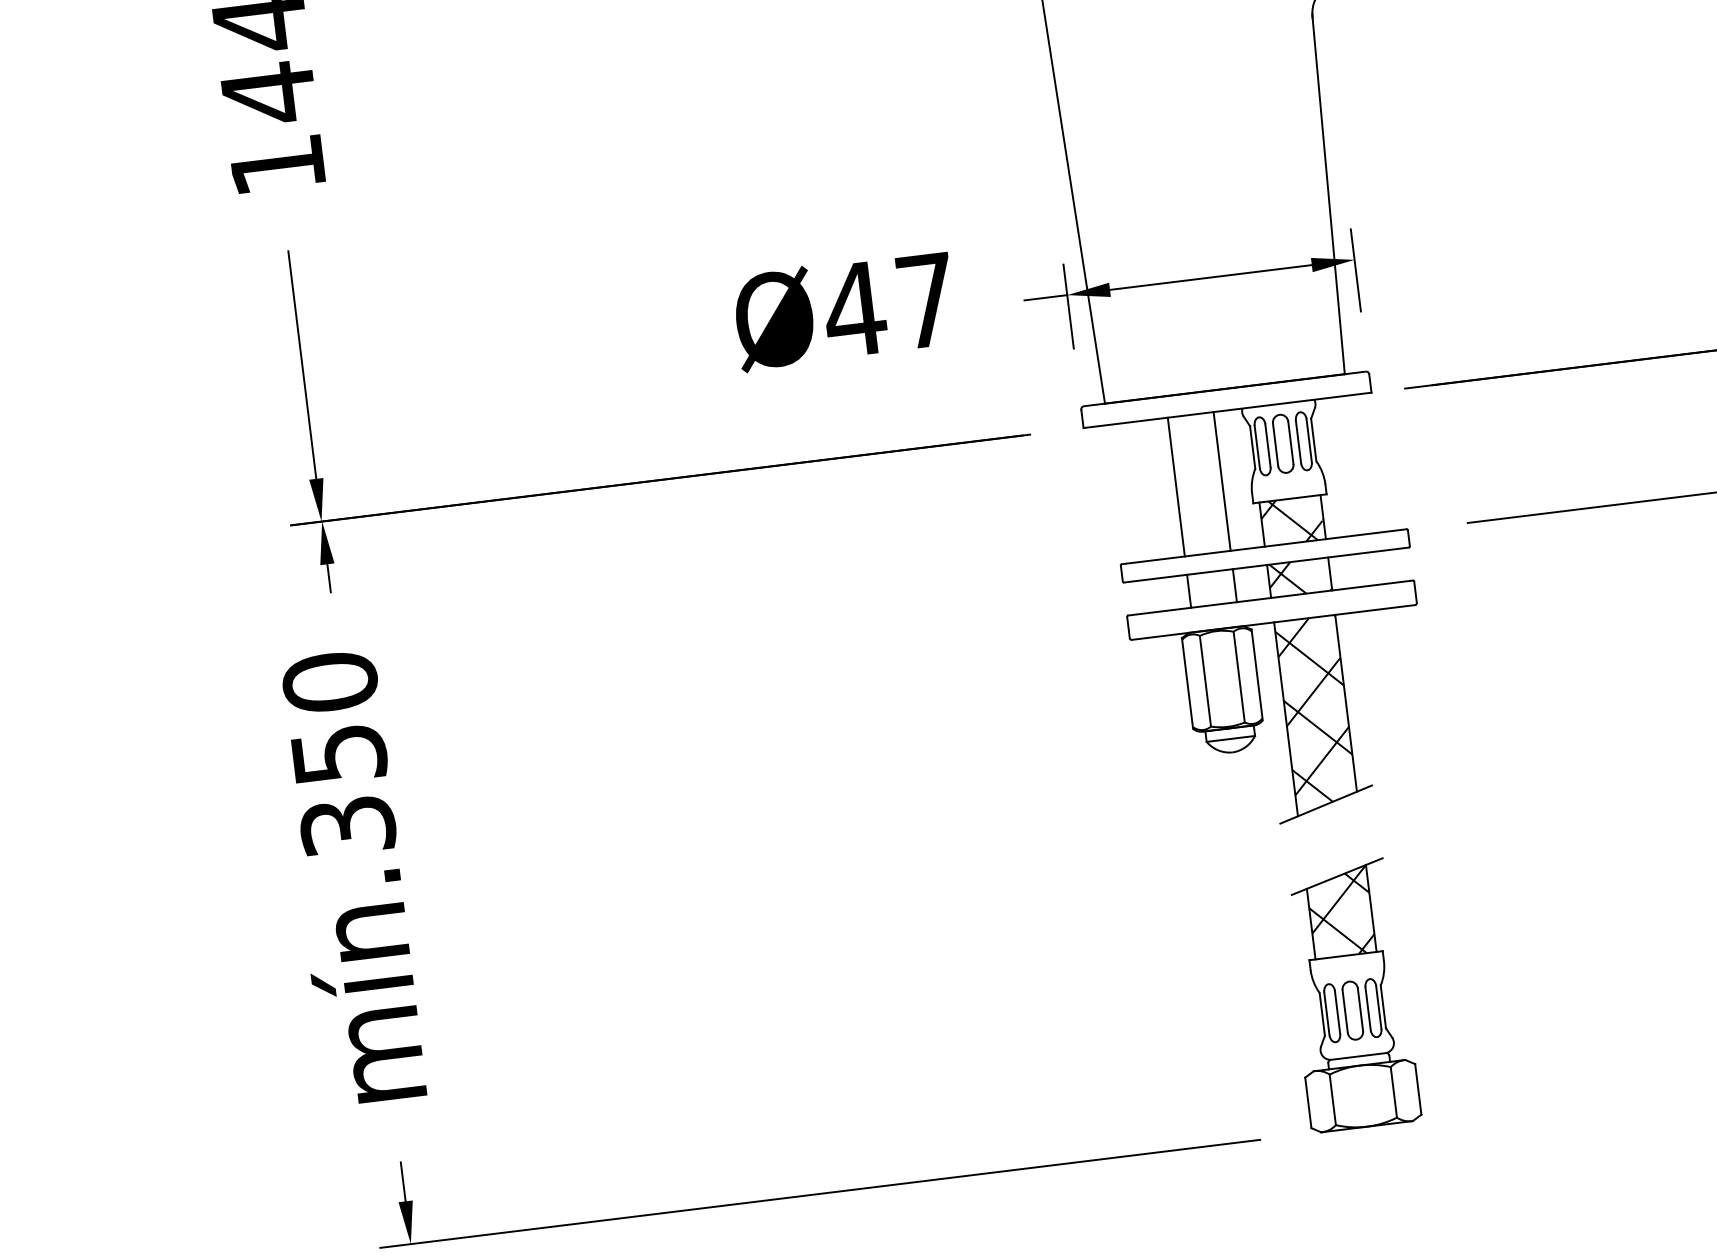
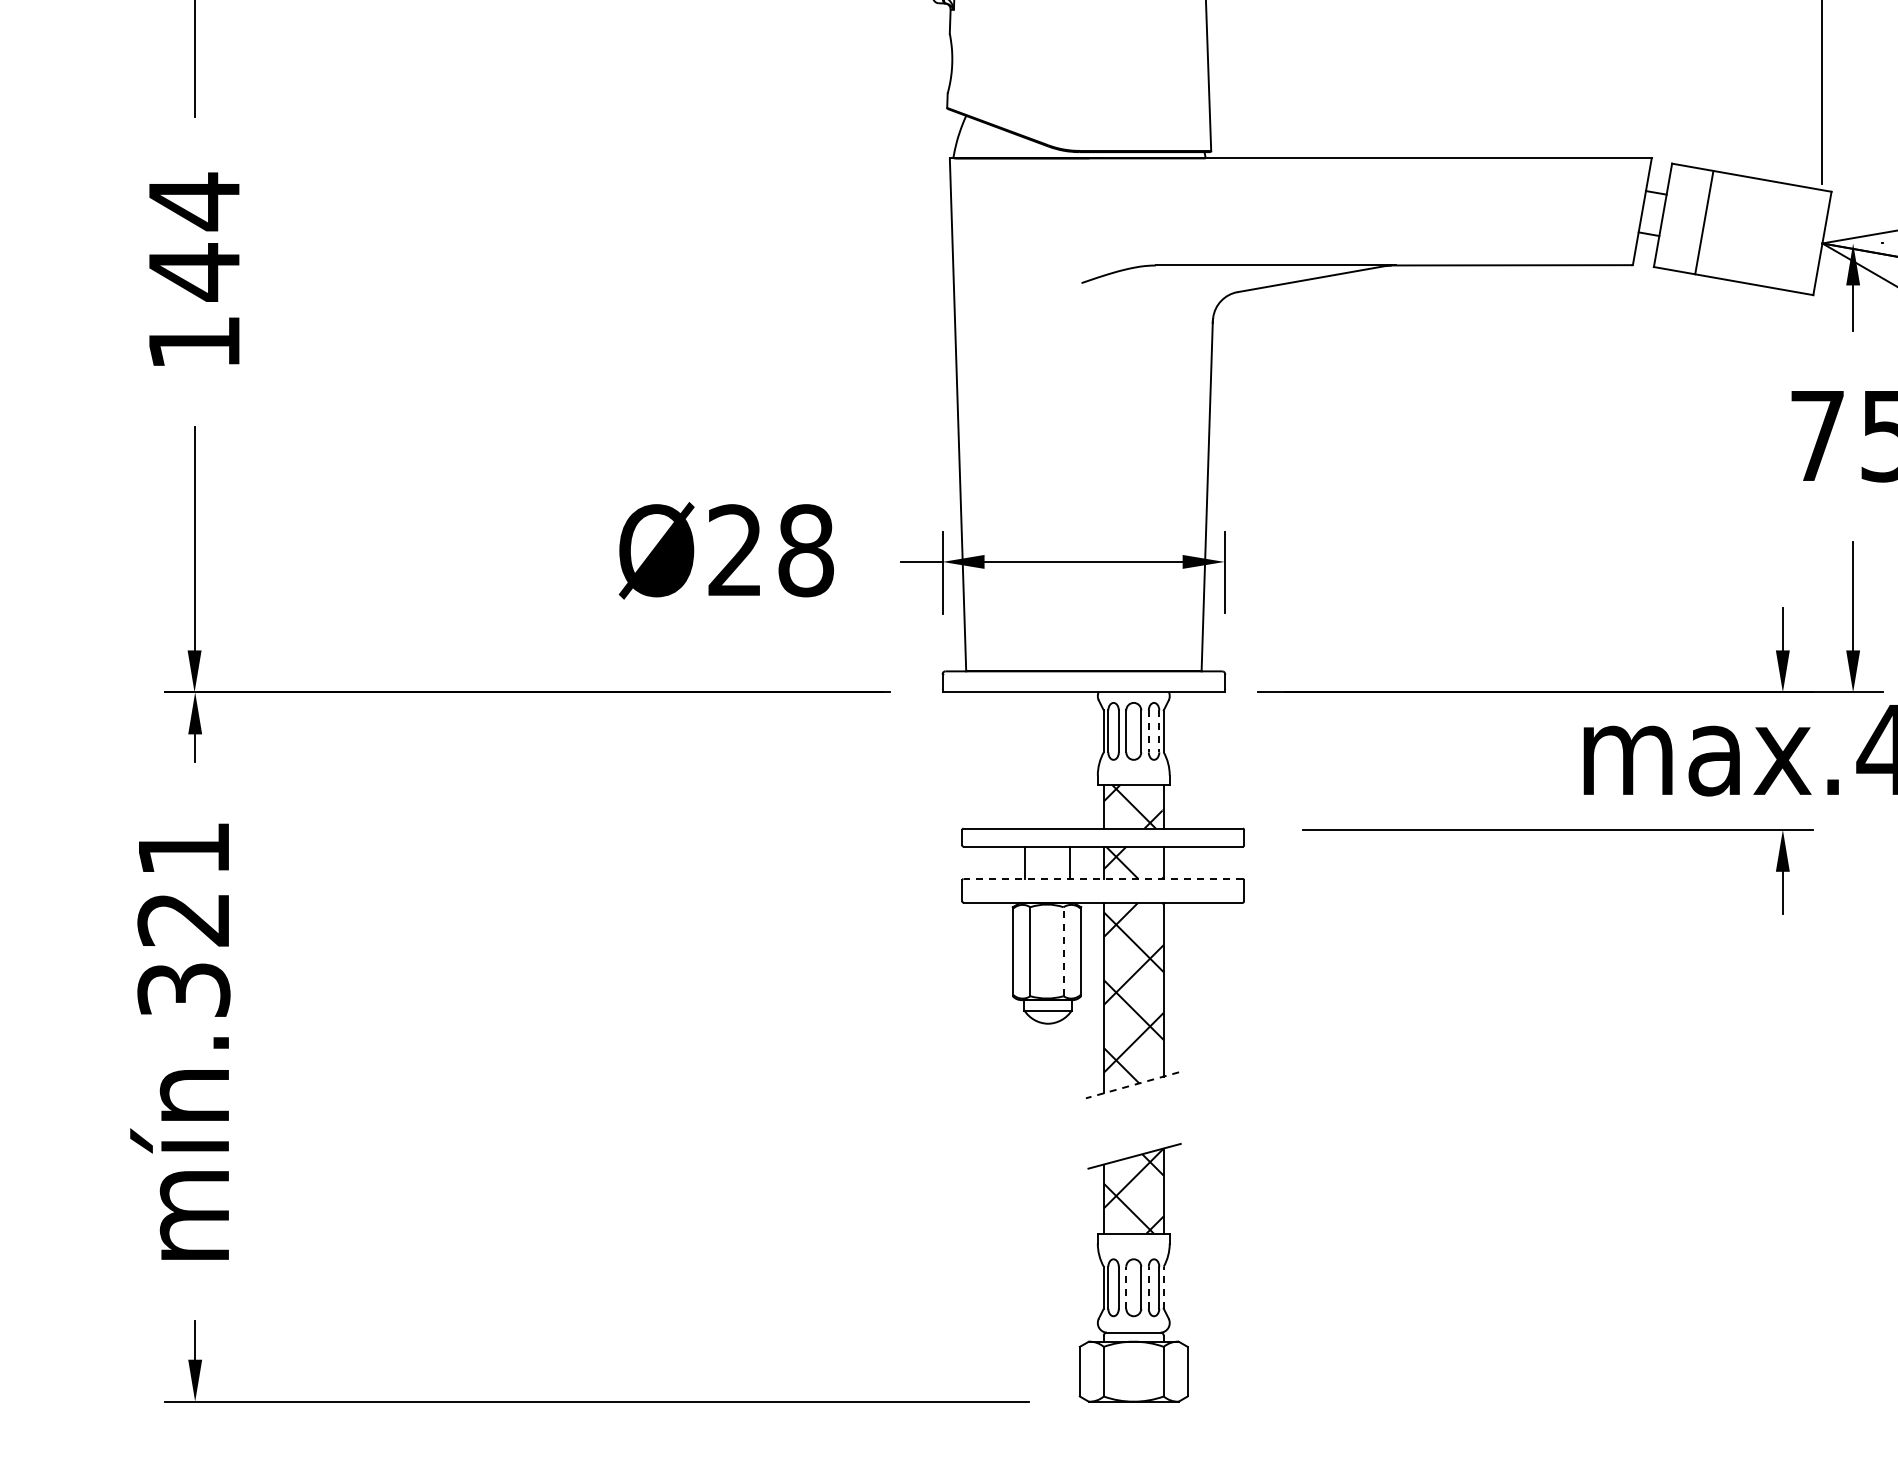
text: (889, 305) -> (769, 550), Ø47 -> Ø28
line: (1309, 440) -> (1159, 731), solid -> dashed
line: (1298, 442) -> (1148, 731), solid -> dashed
line: (1222, 481) -> (1070, 760), removed
line: (1176, 487) -> (1025, 760), removed
line: (1270, 598) -> (1103, 879), solid -> dashed
line: (1239, 676) -> (1063, 951), solid -> dashed
text: (334, 717) -> (183, 883), mín.350 -> mín.321
line: (1326, 804) -> (1132, 1085), solid -> dashed
line: (1383, 1006) -> (1163, 1287), solid -> dashed
line: (1367, 1008) -> (1148, 1287), solid -> dashed
line: (1345, 1011) -> (1126, 1287), solid -> dashed

